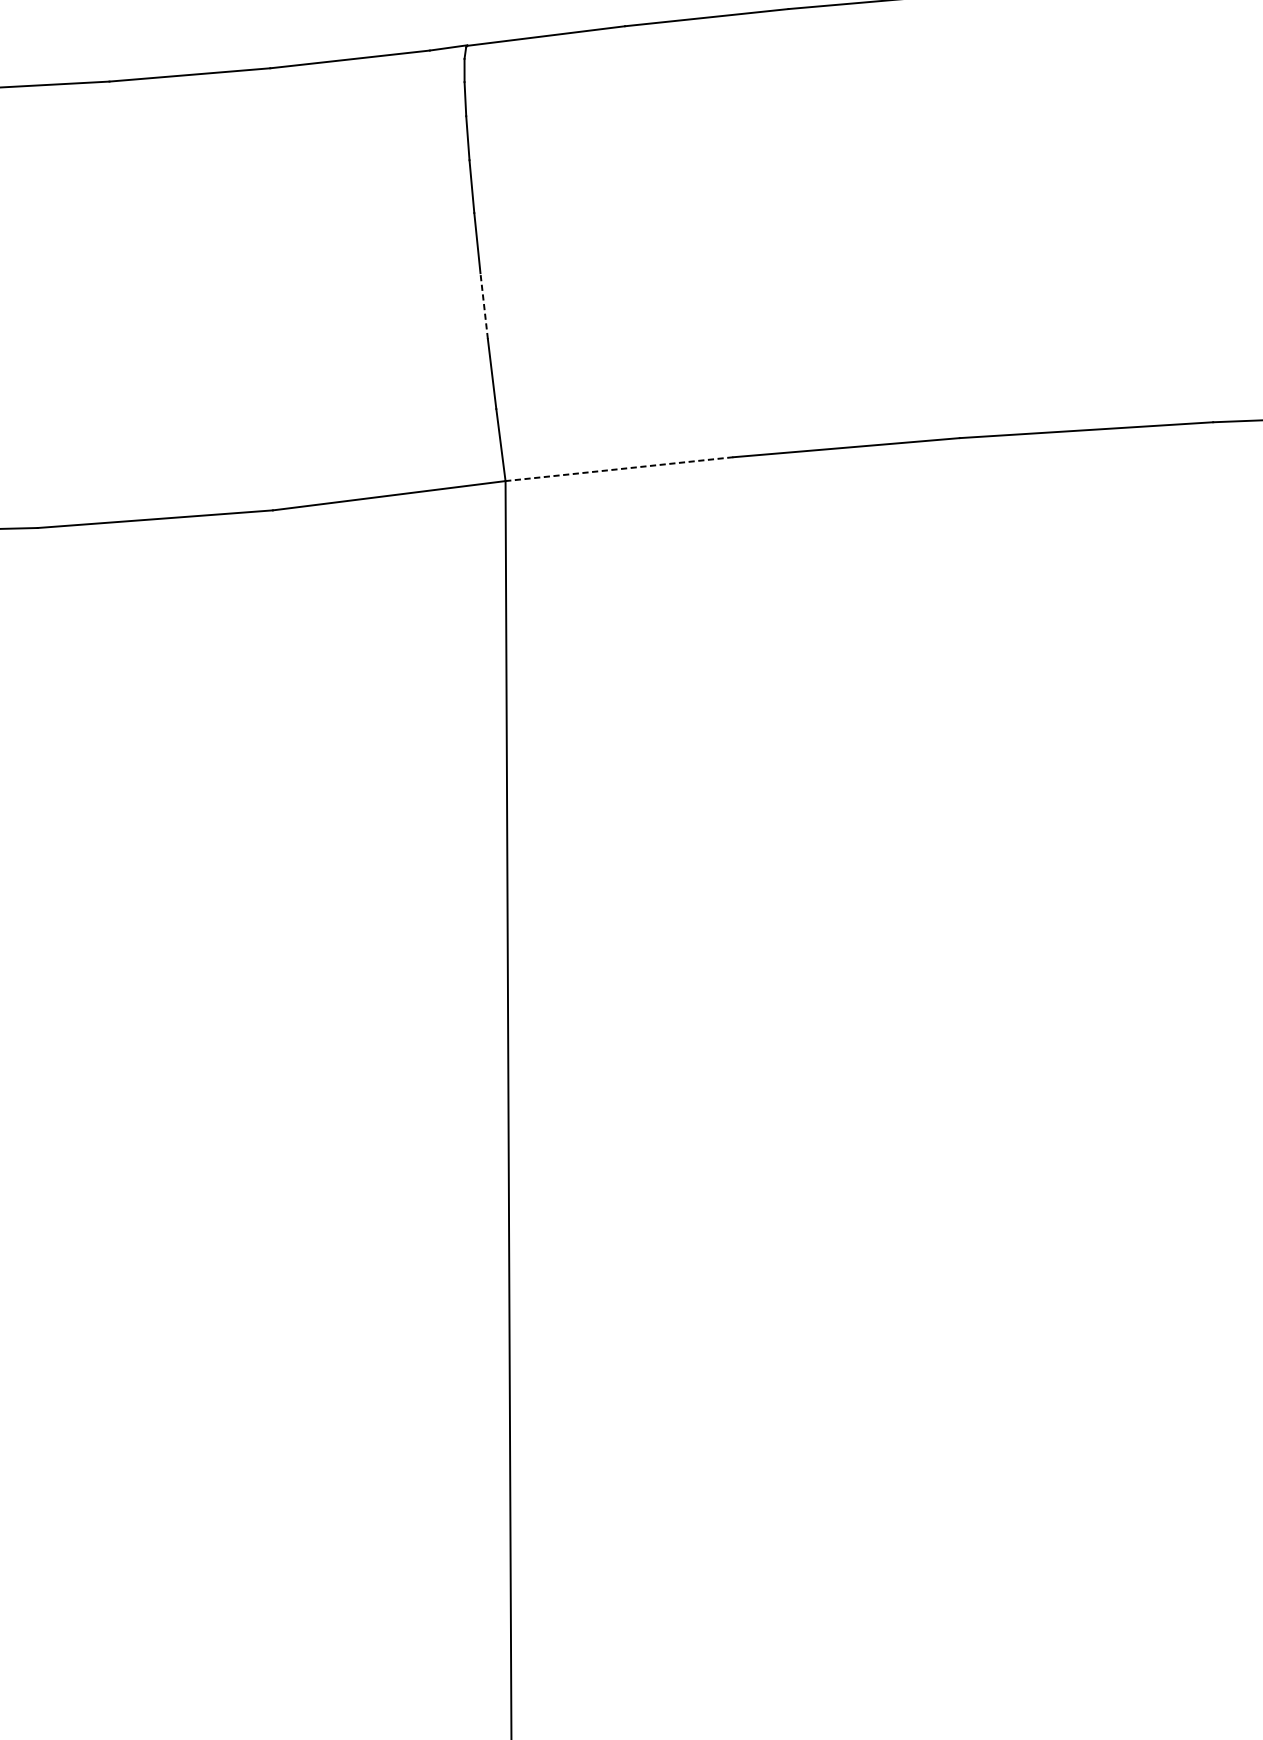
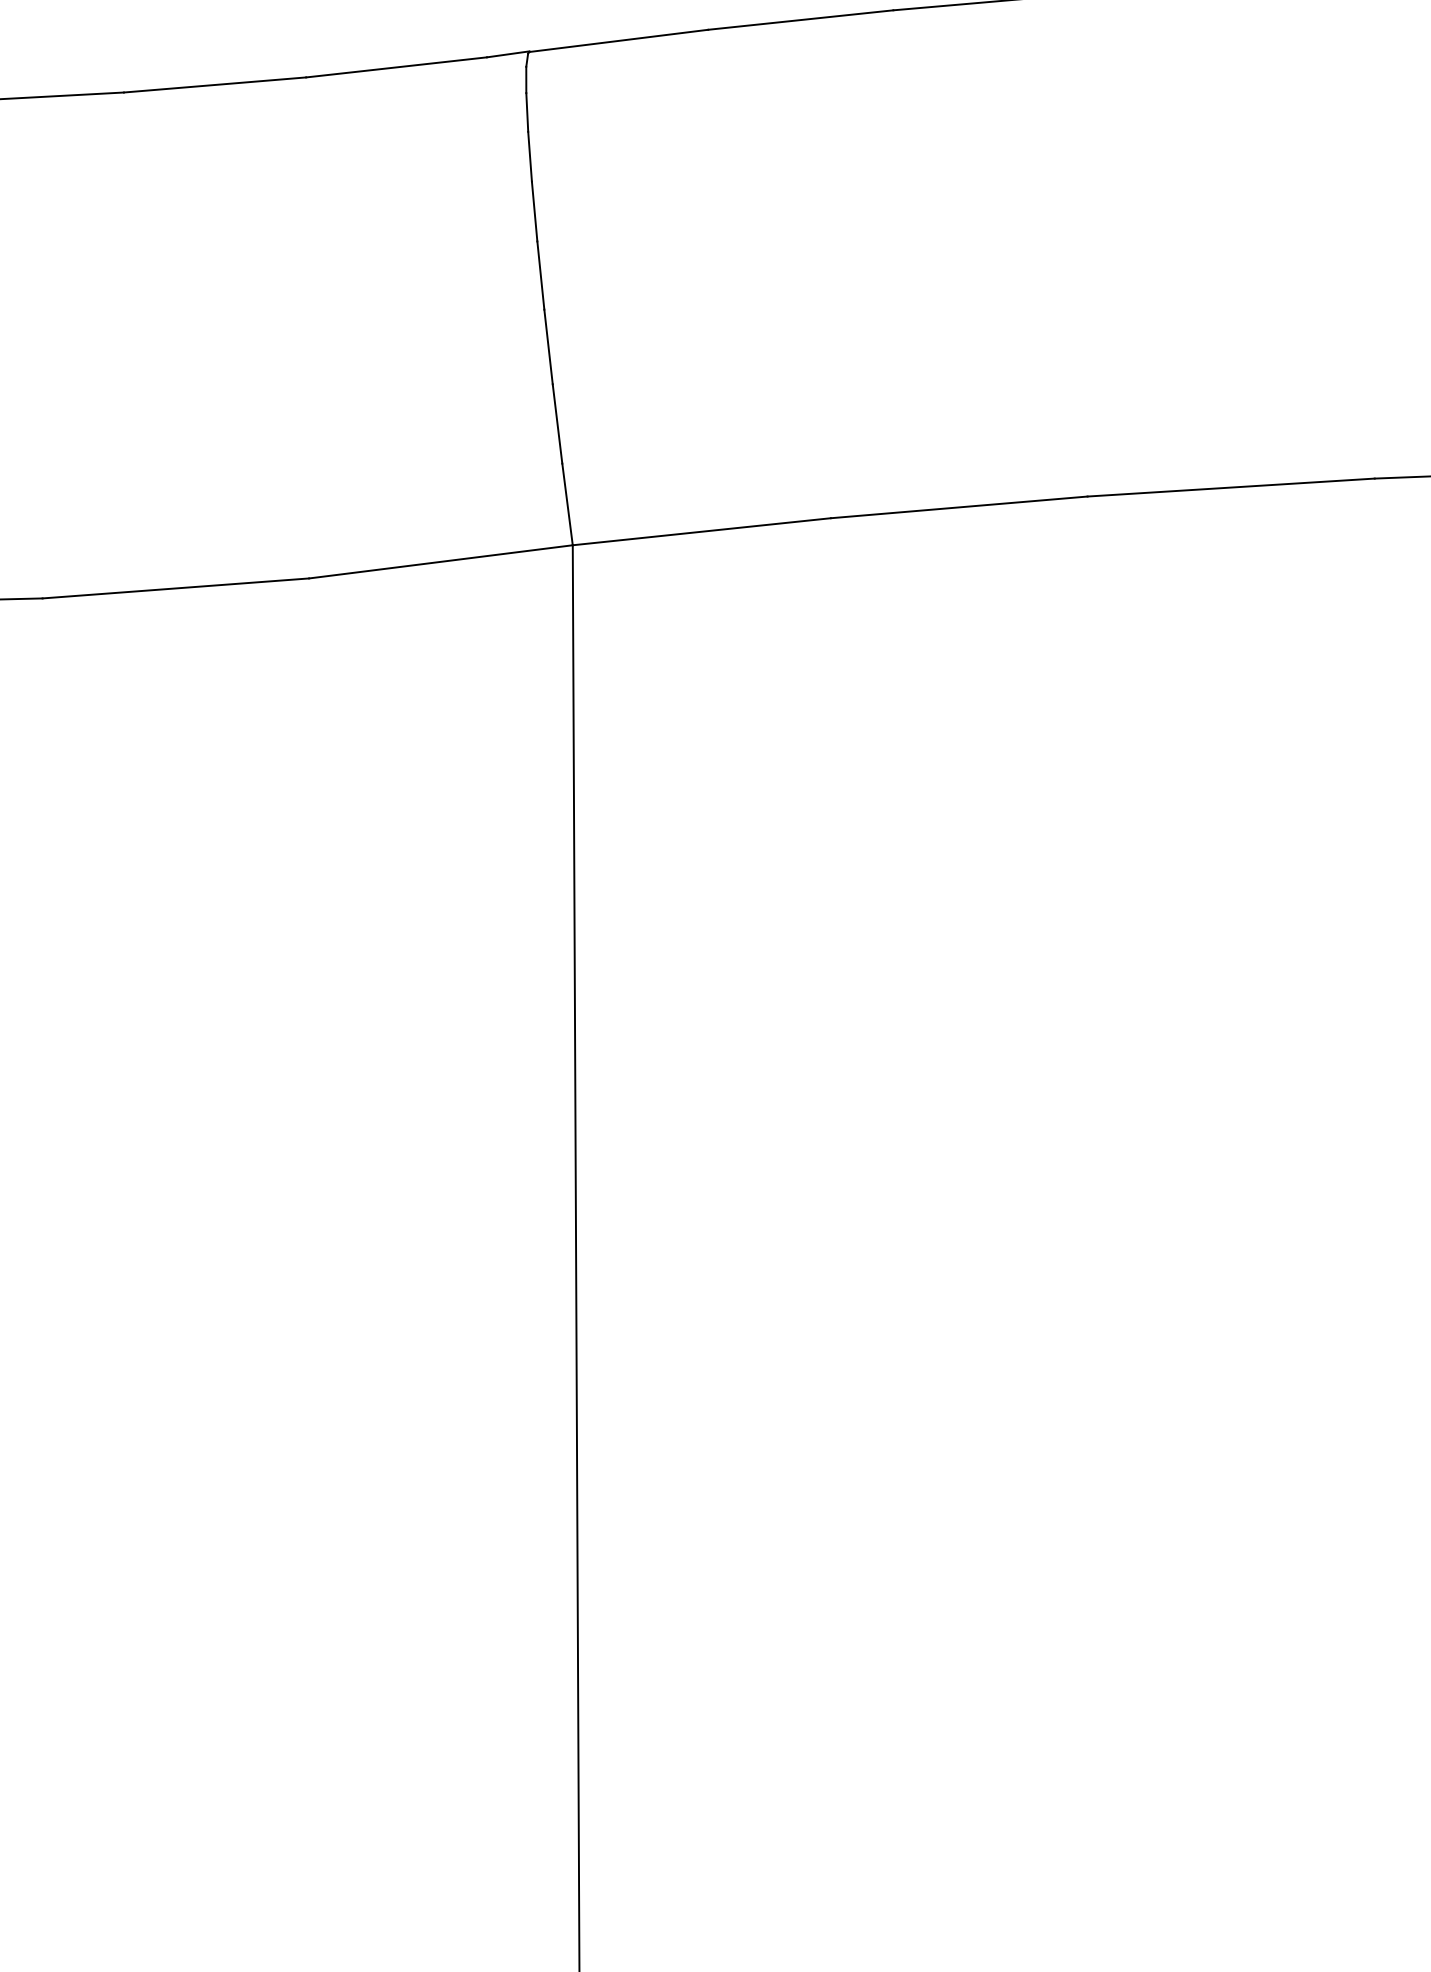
line: (484, 306) -> (548, 347), dashed -> solid
line: (619, 468) -> (701, 531), dashed -> solid

